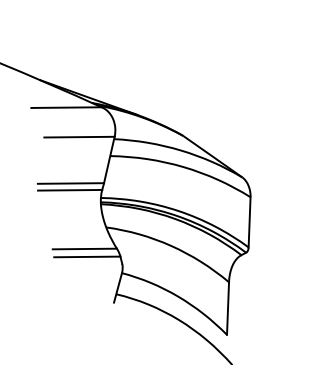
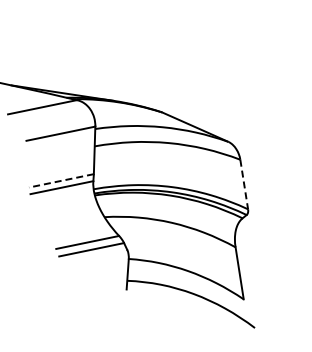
line: (70, 183) -> (61, 180), solid -> dashed
line: (249, 222) -> (244, 184), solid -> dashed

